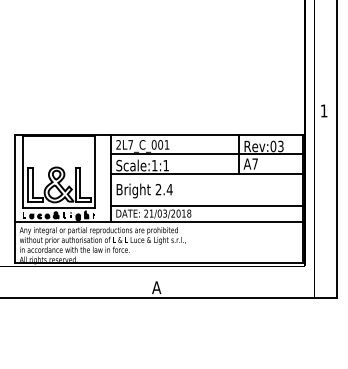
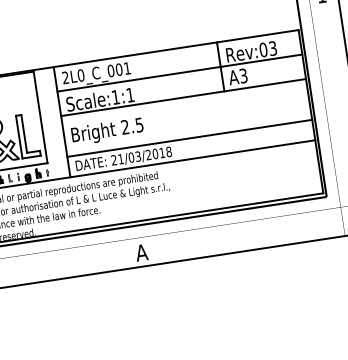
text: (130, 144) -> (80, 75), 2L7_C_001 -> 2L0_C_001
text: (254, 163) -> (242, 75), A7 -> A3
text: (169, 189) -> (139, 124), 2.4 -> 2.5

